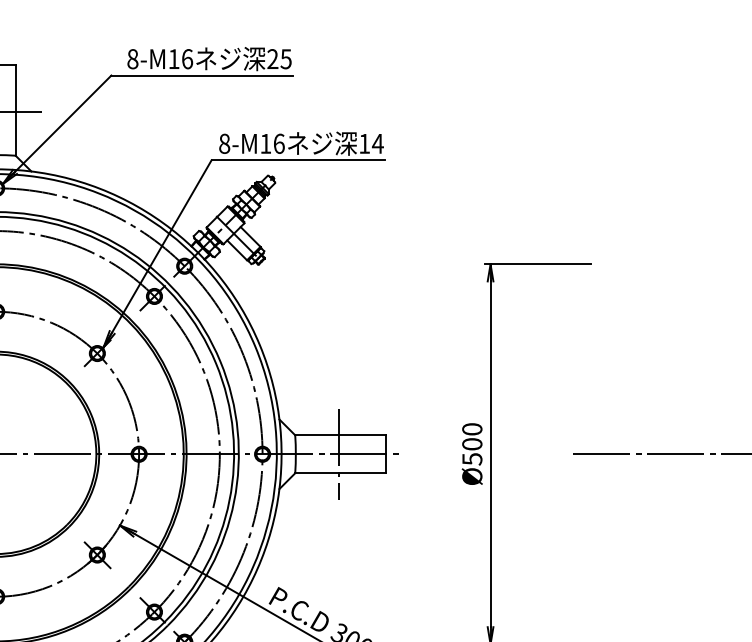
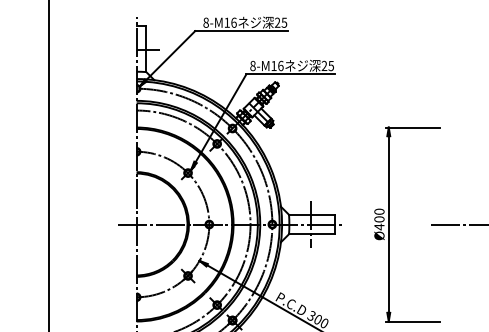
text: (370, 142) -> (327, 65), 14 -> 25
text: (472, 458) -> (379, 226), Ø500 -> Ø400

